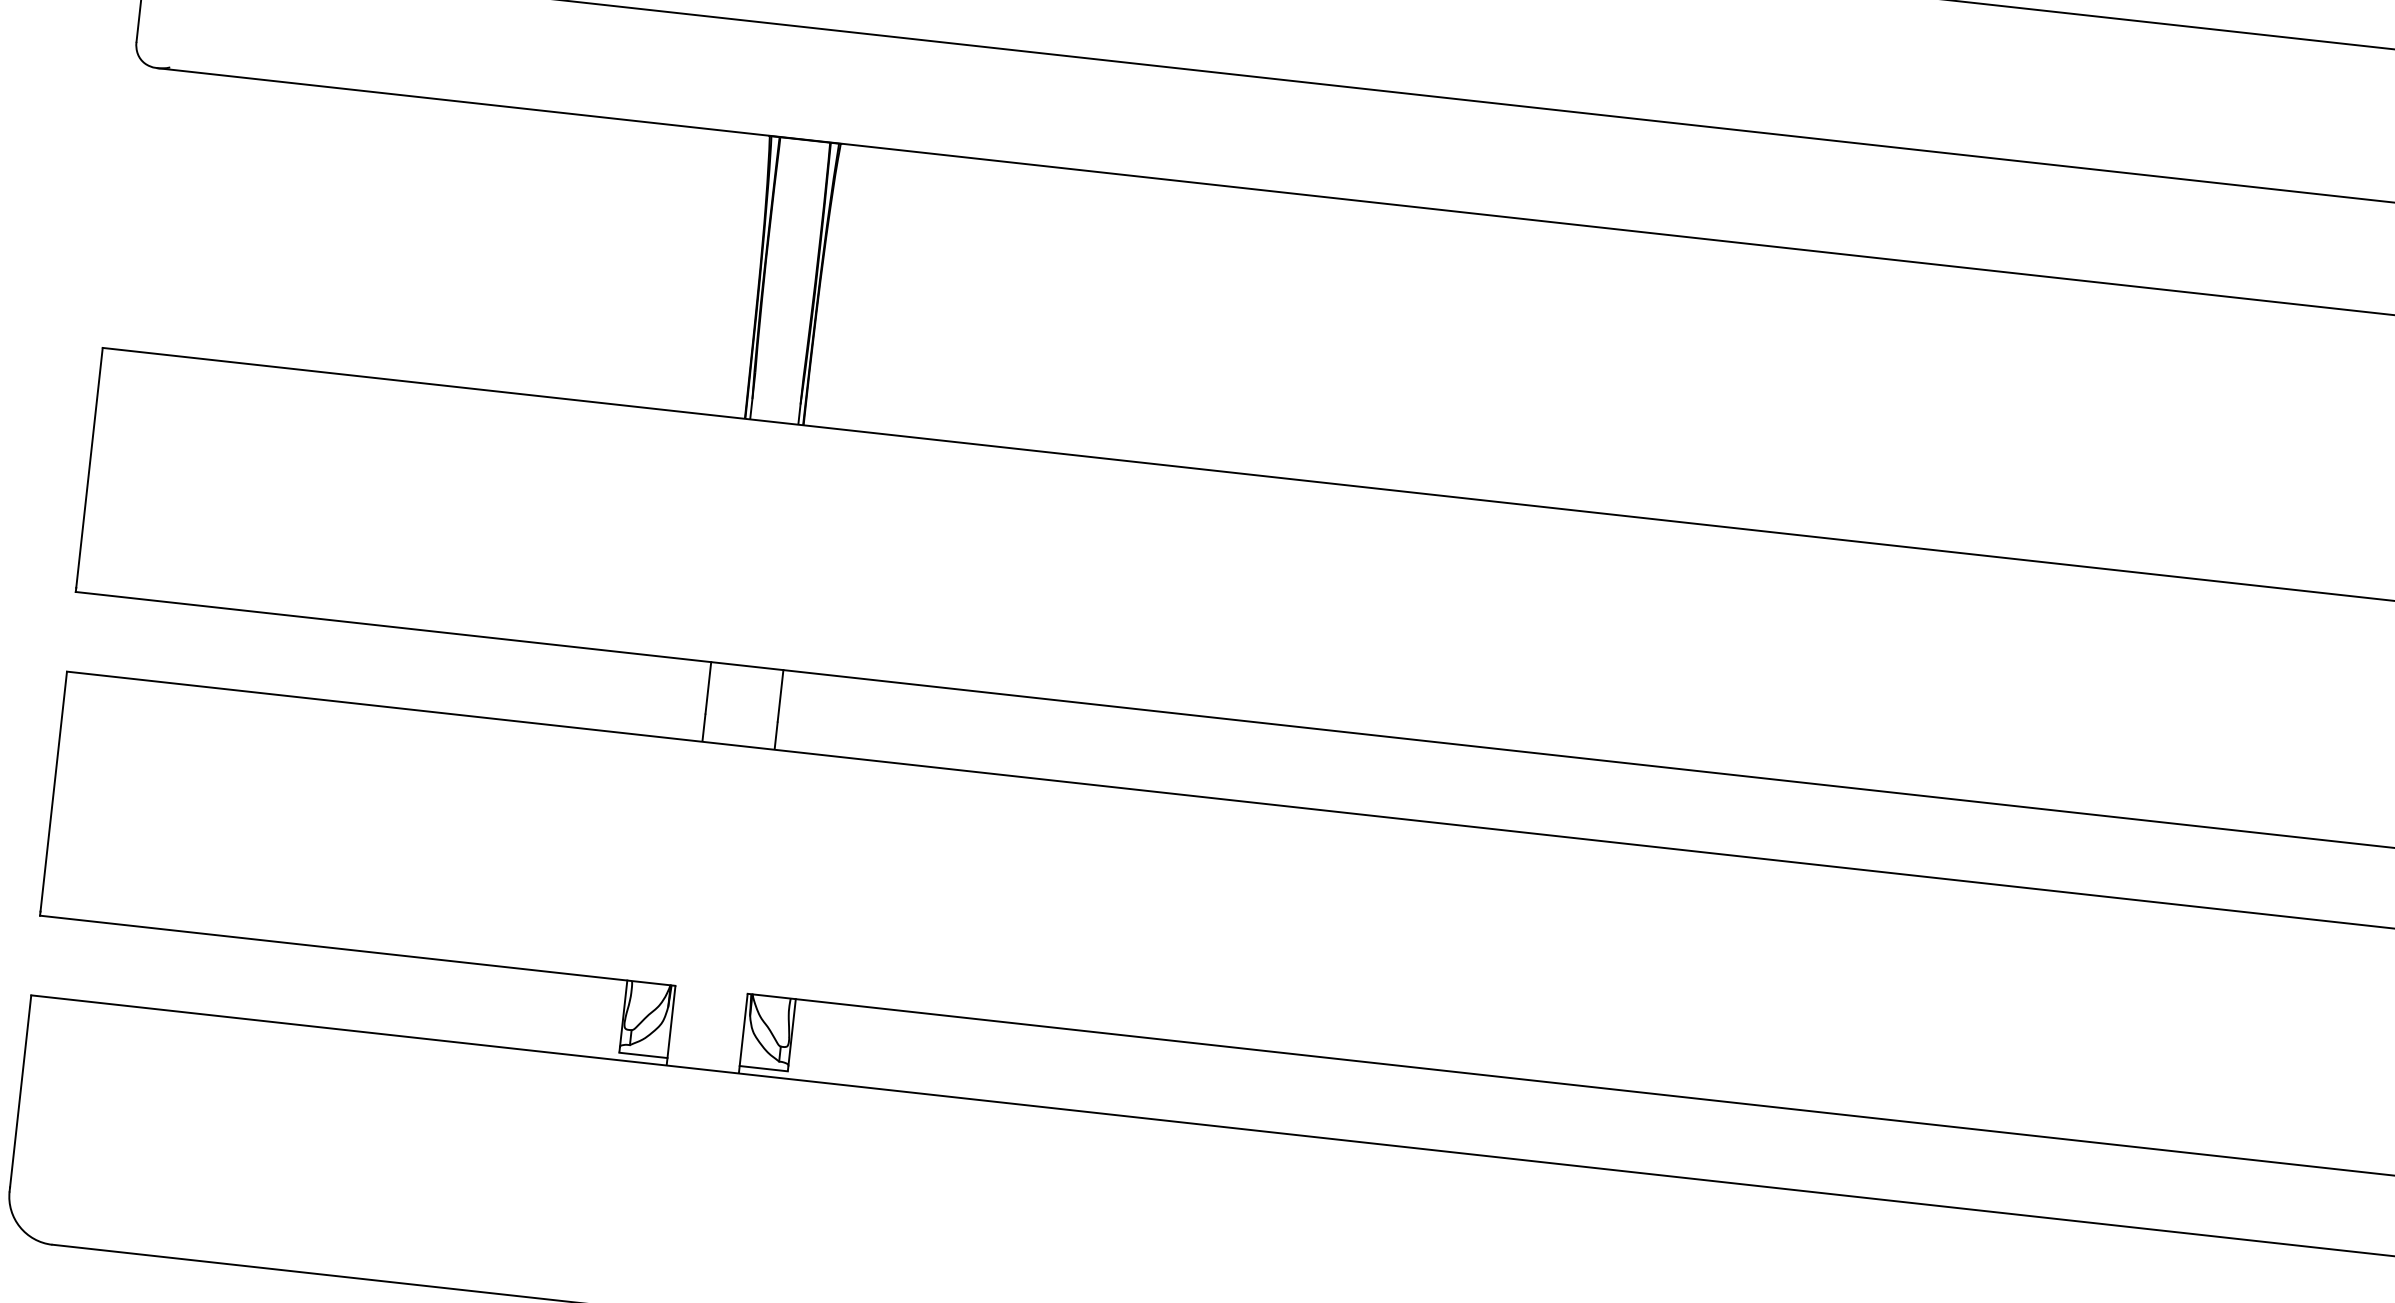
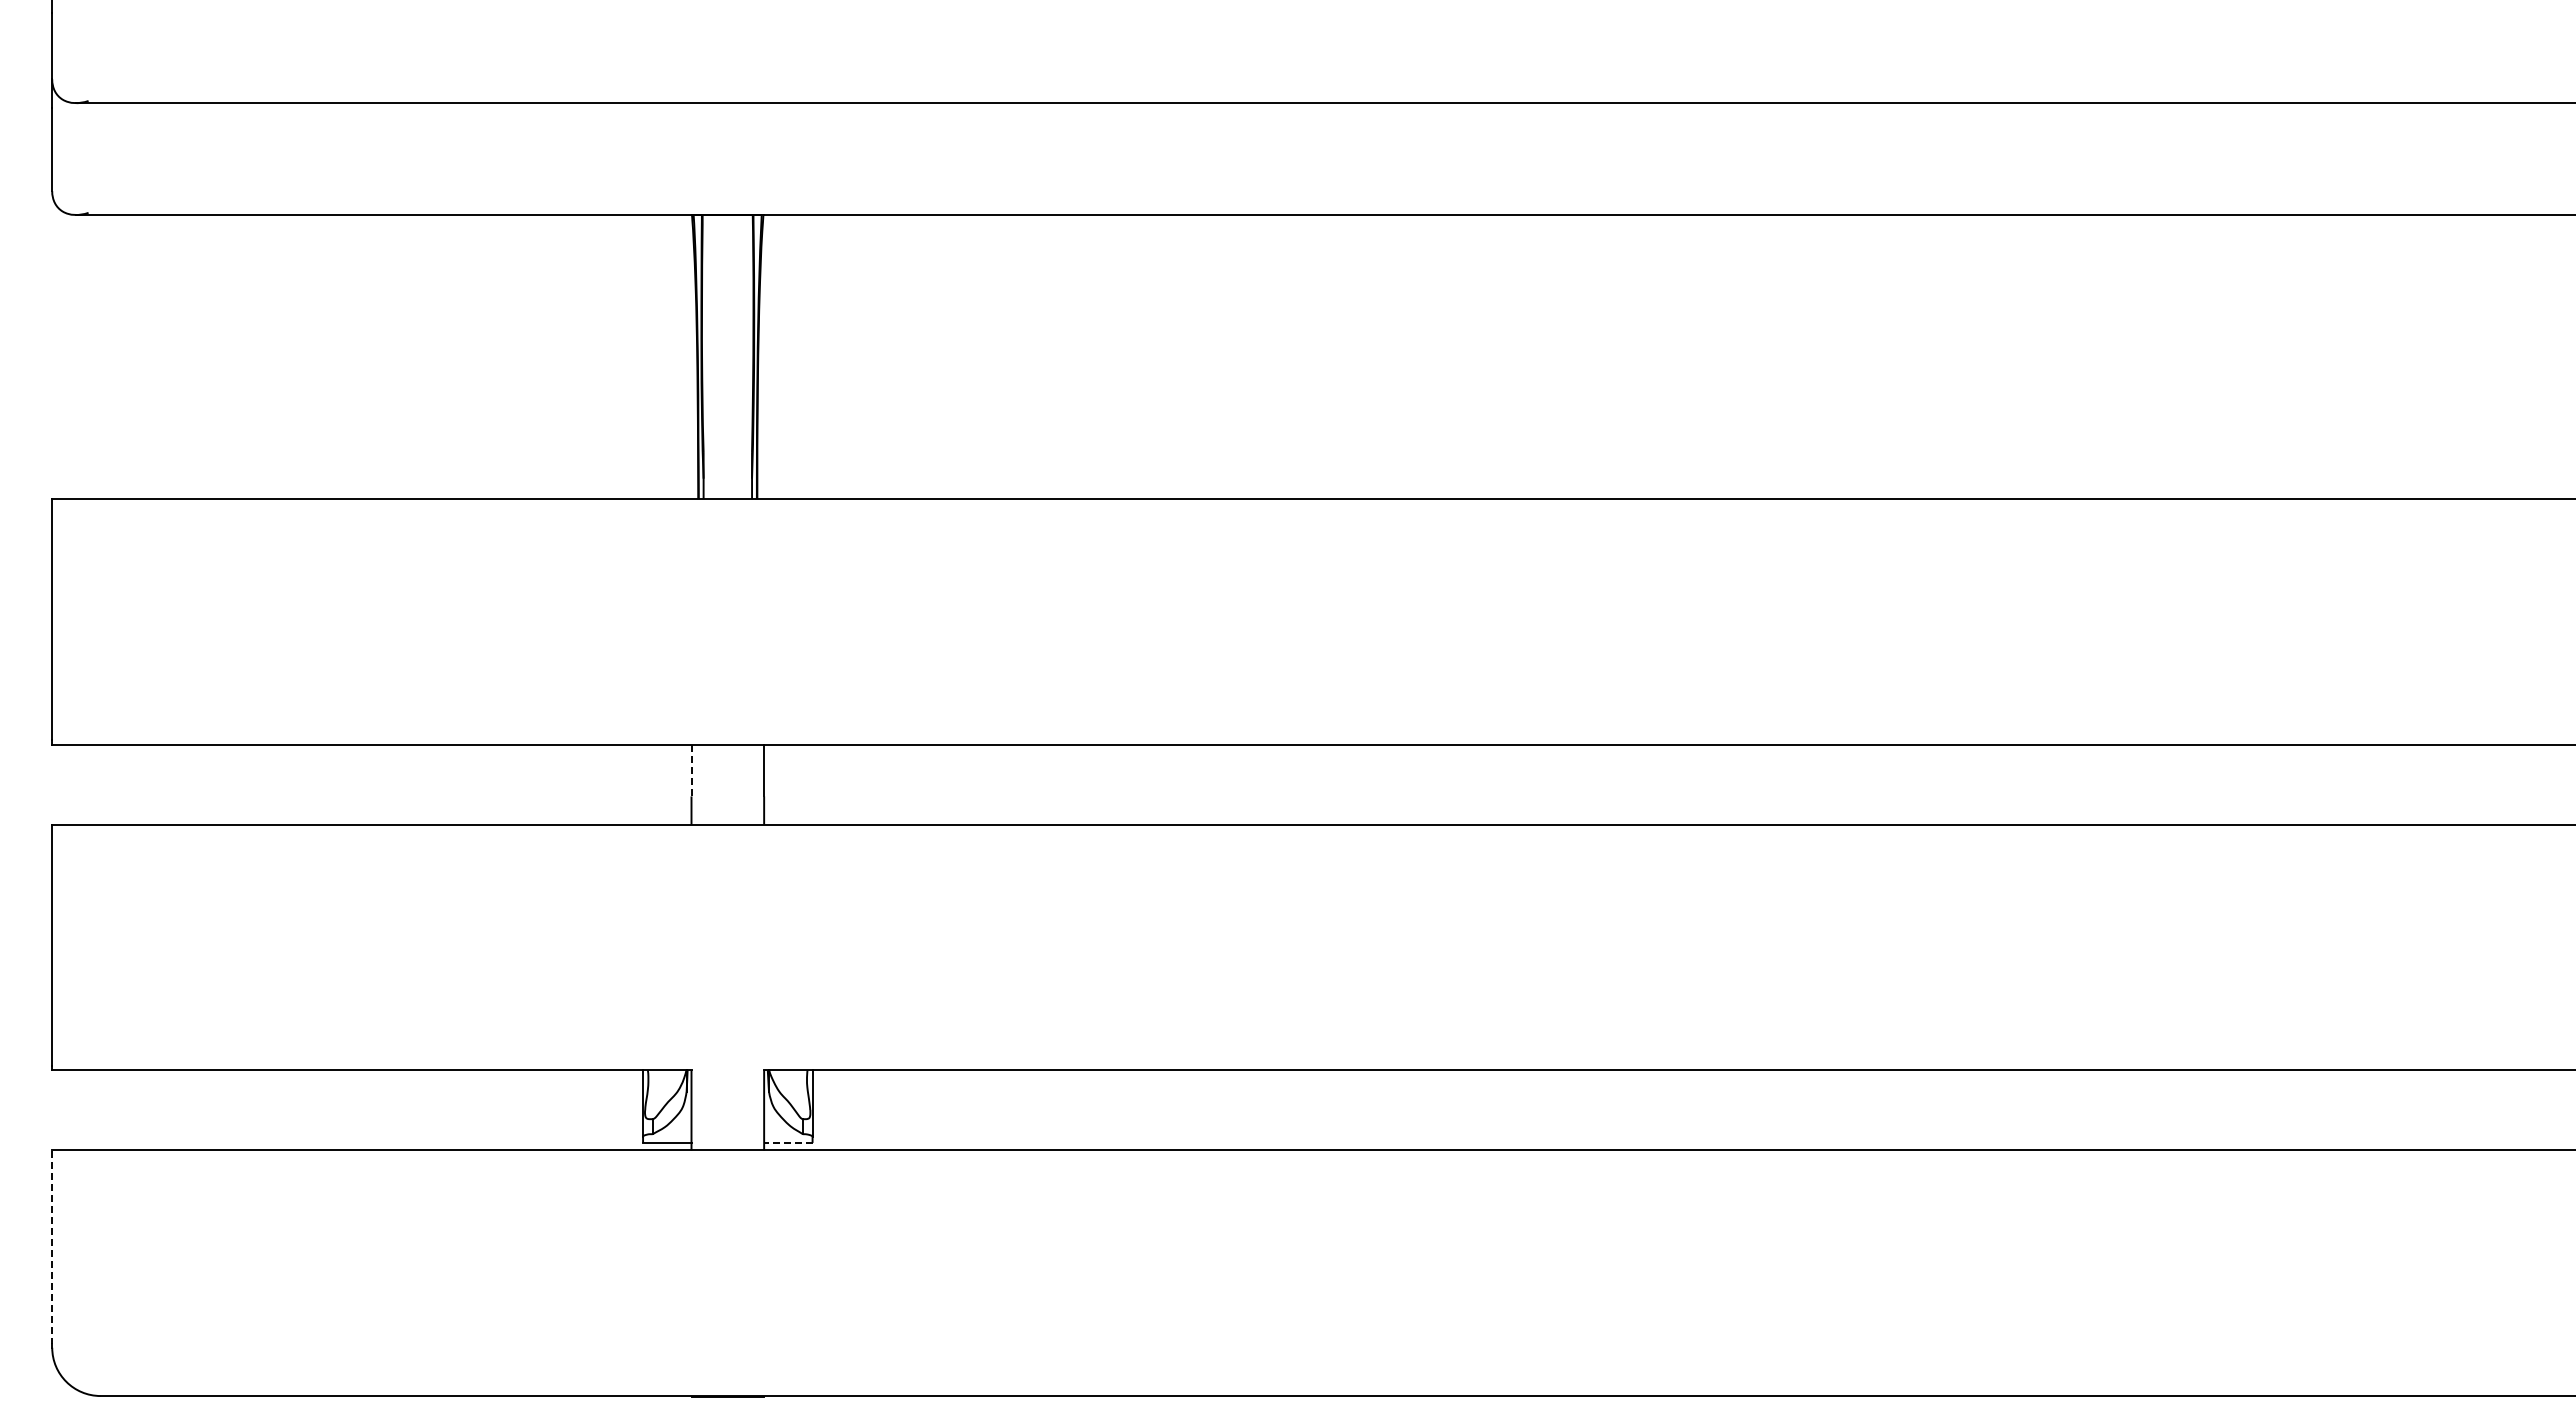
line: (708, 687) -> (691, 770), solid -> dashed
line: (762, 1068) -> (787, 1142), solid -> dashed
line: (20, 1091) -> (52, 1247), solid -> dashed

